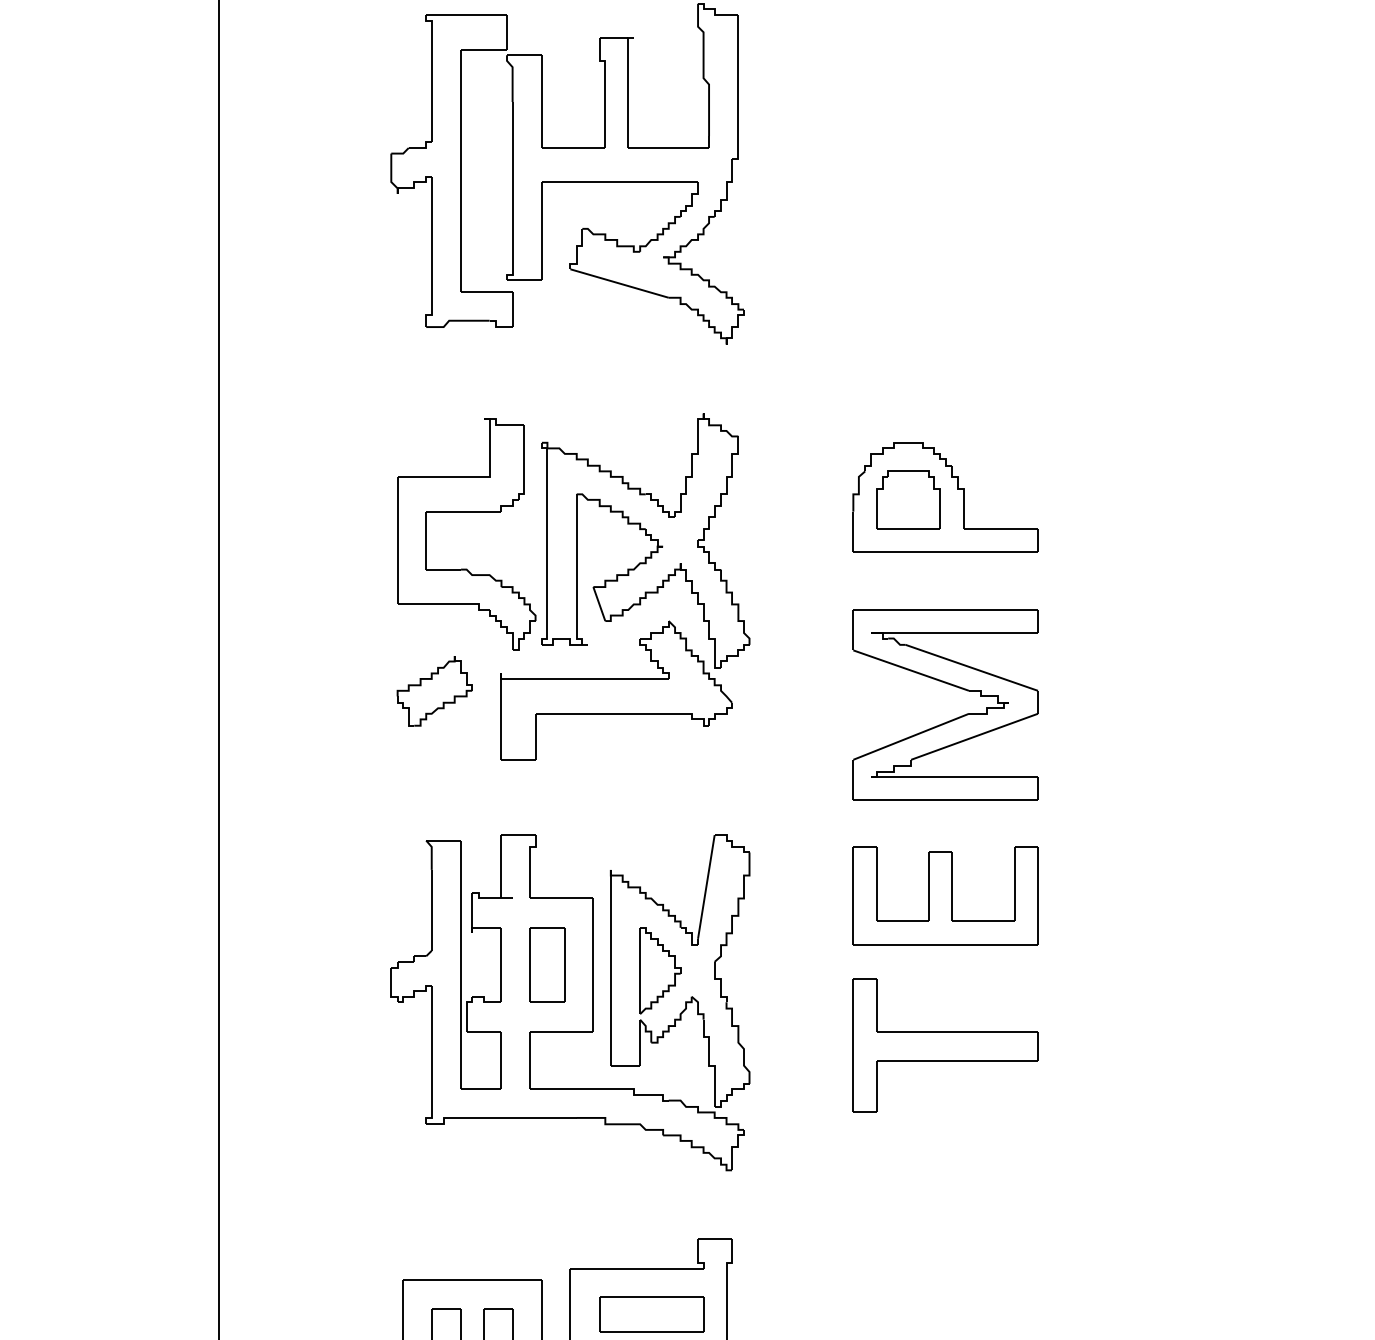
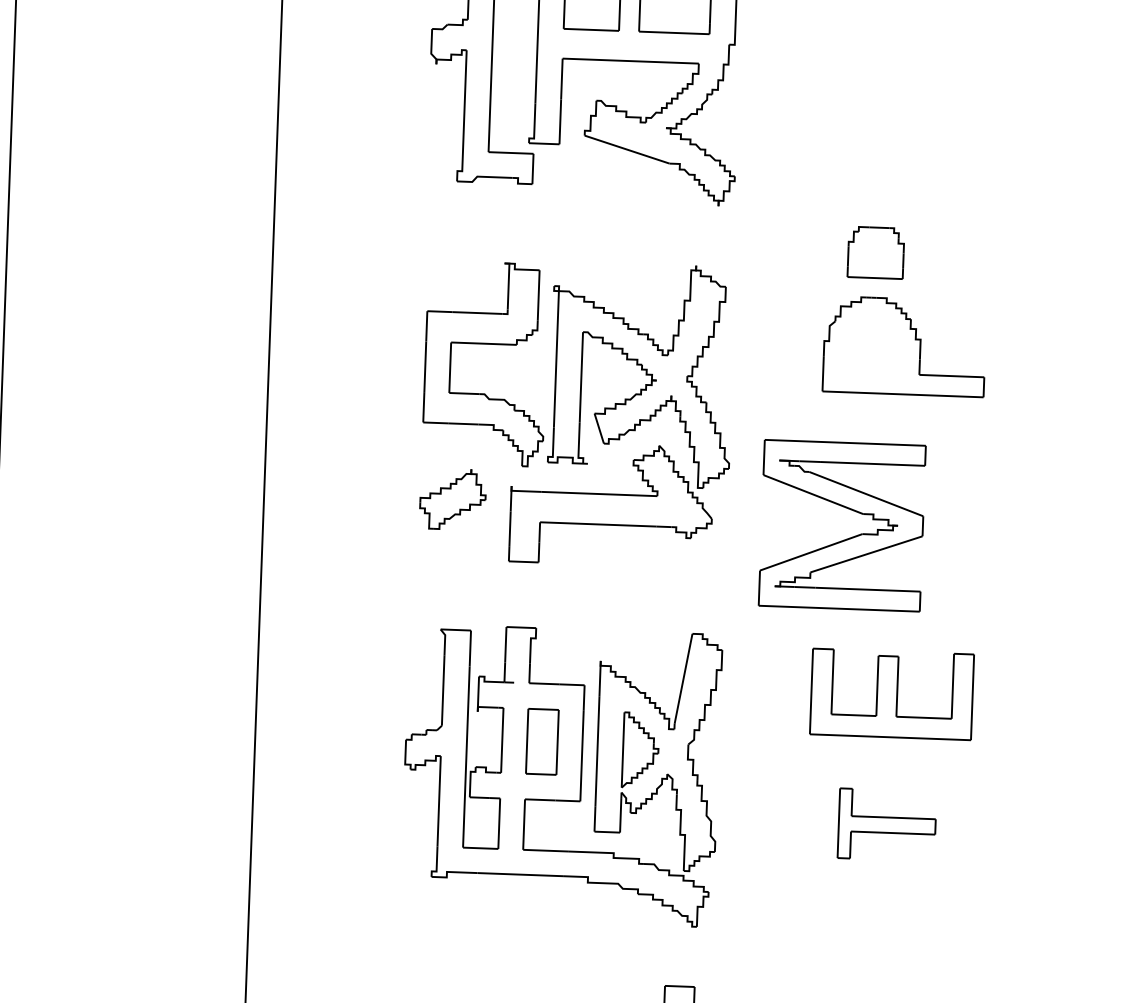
part: (908, 499) -> (875, 252), moved
part: (951, 719) -> (846, 538), moved
part: (945, 1045) -> (887, 824), size x0.6

